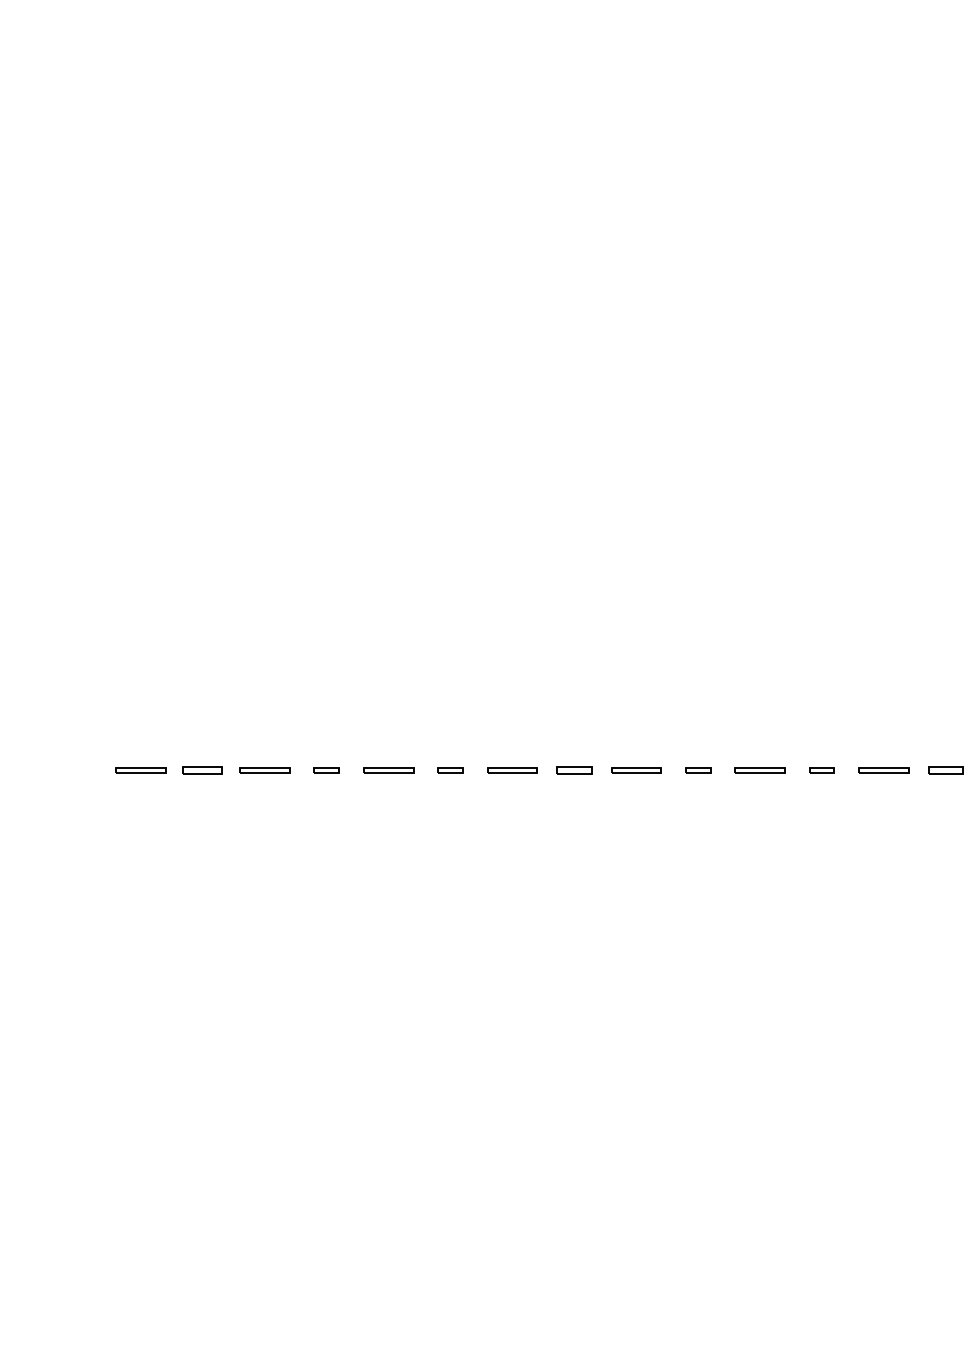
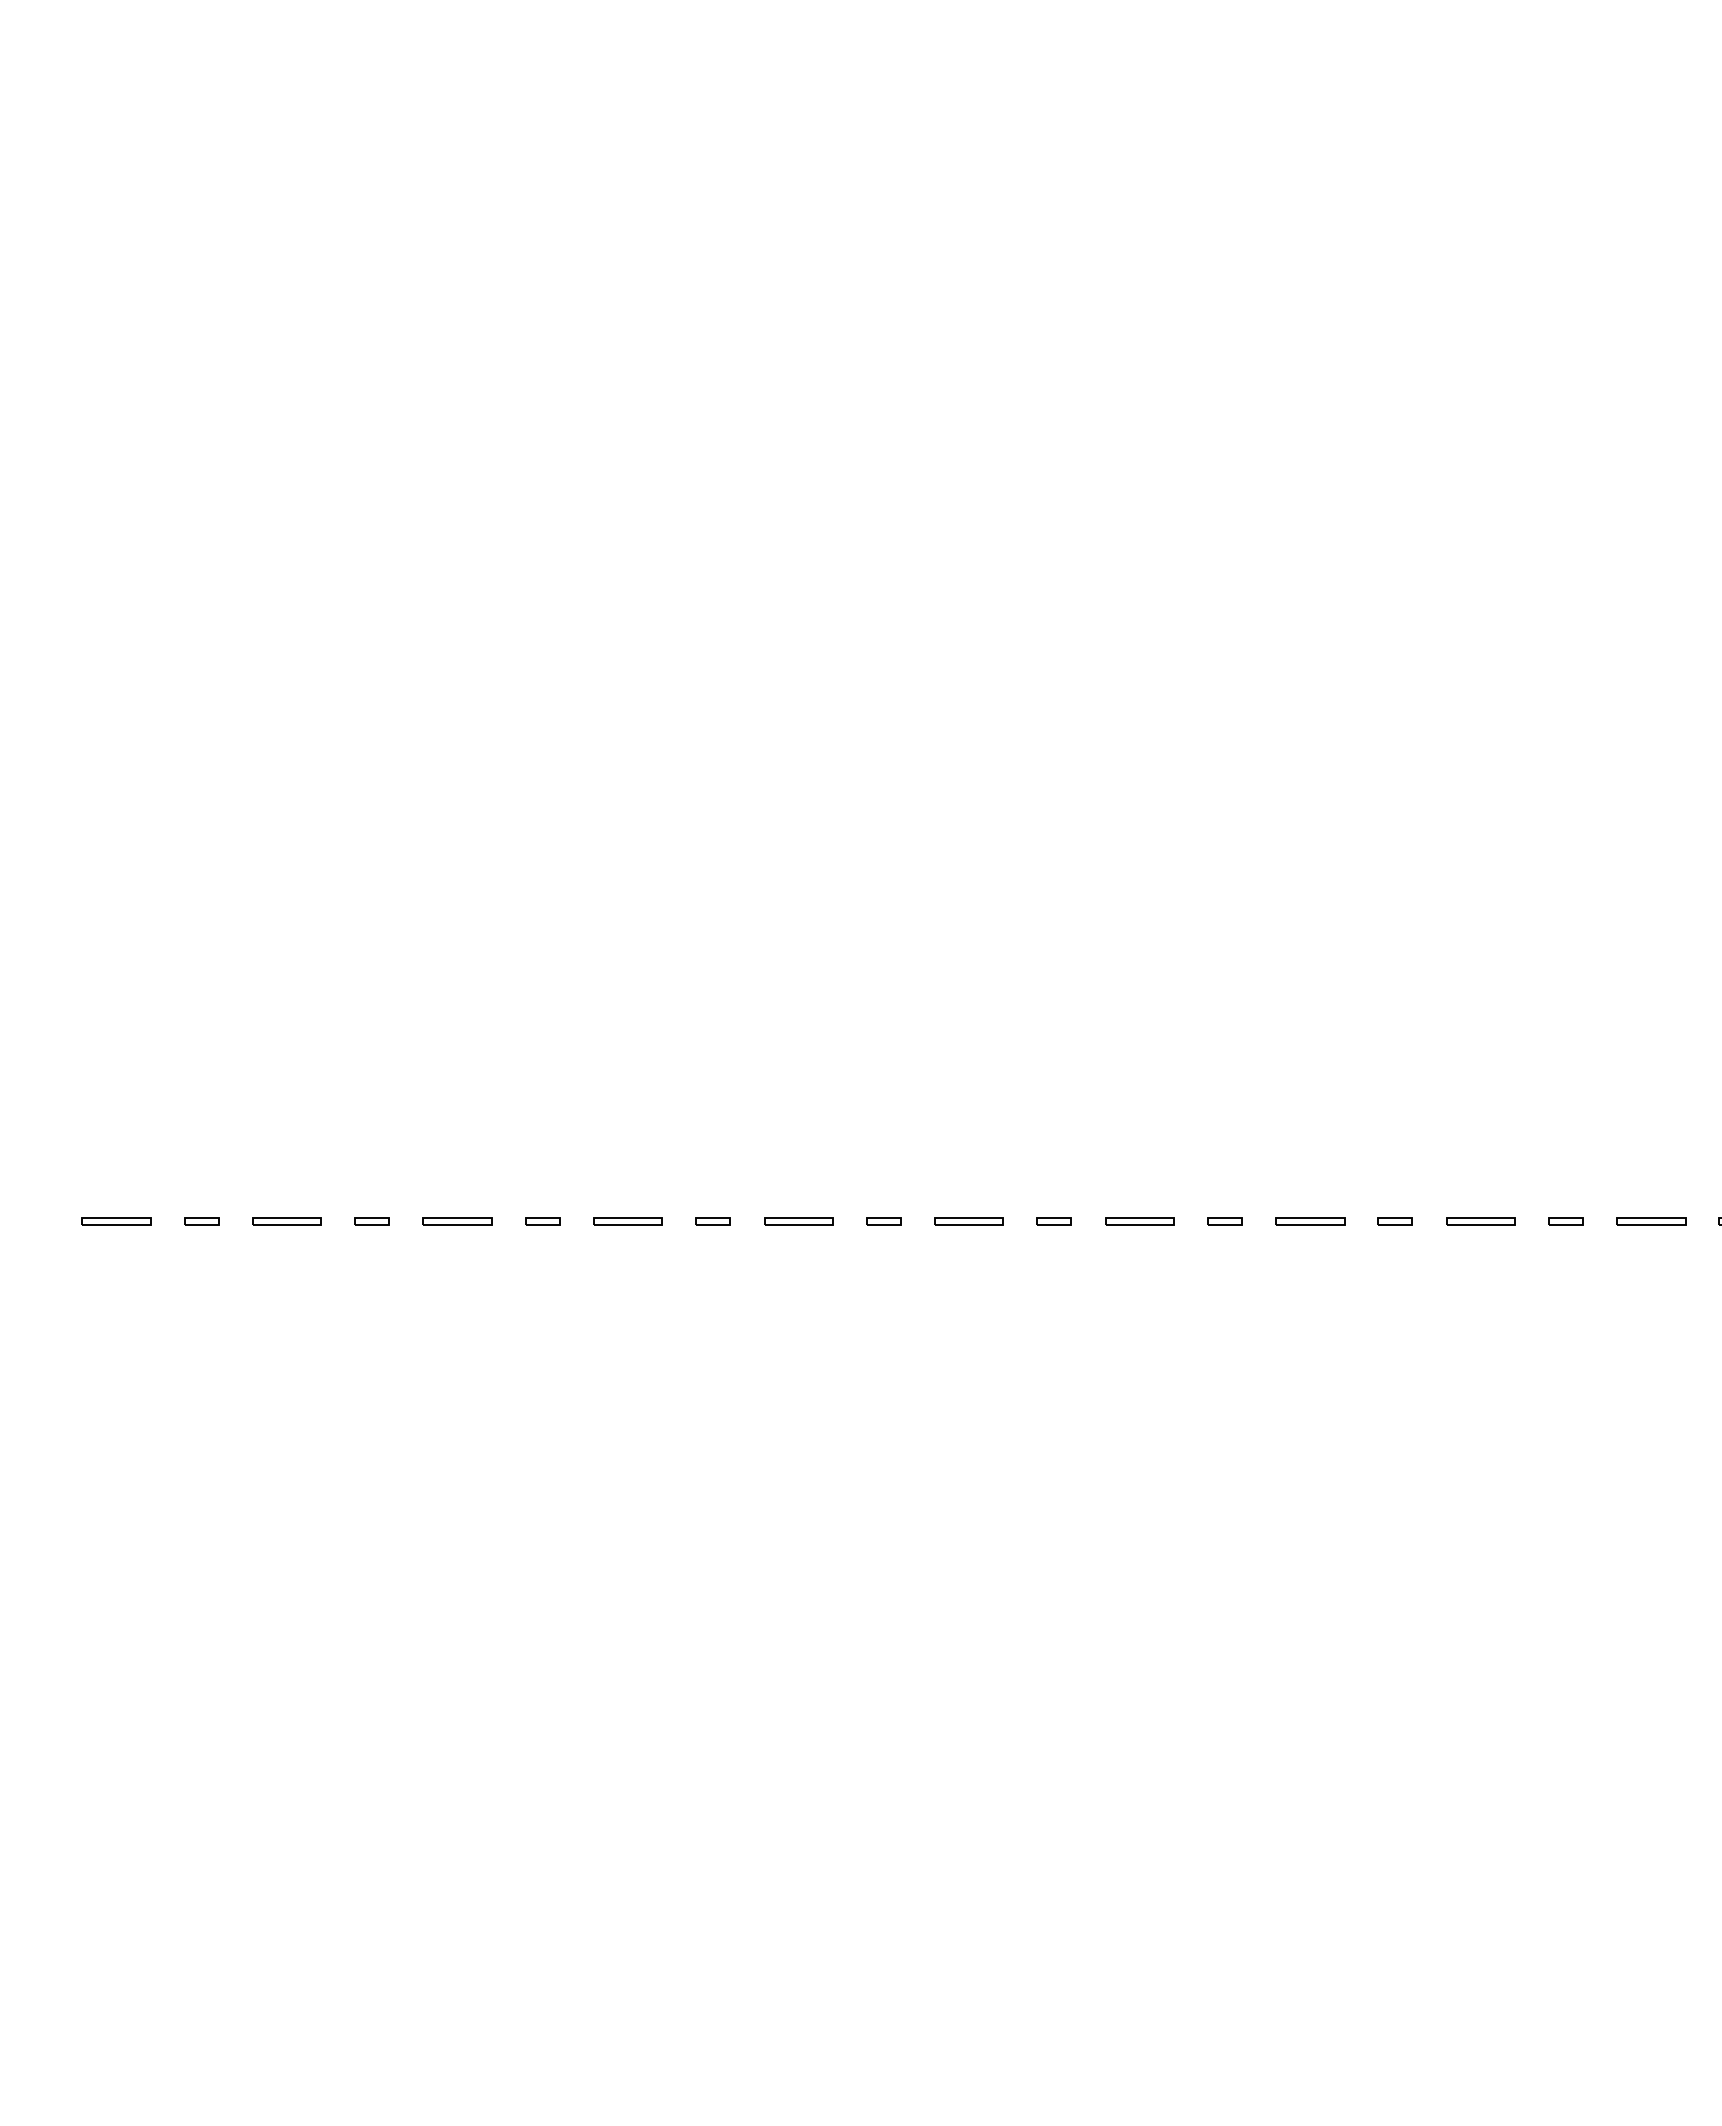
part: (202, 770) -> (201, 1221), size x0.62
part: (573, 770) -> (712, 1221), size x0.71
part: (945, 770) -> (1224, 1221), size x0.71

